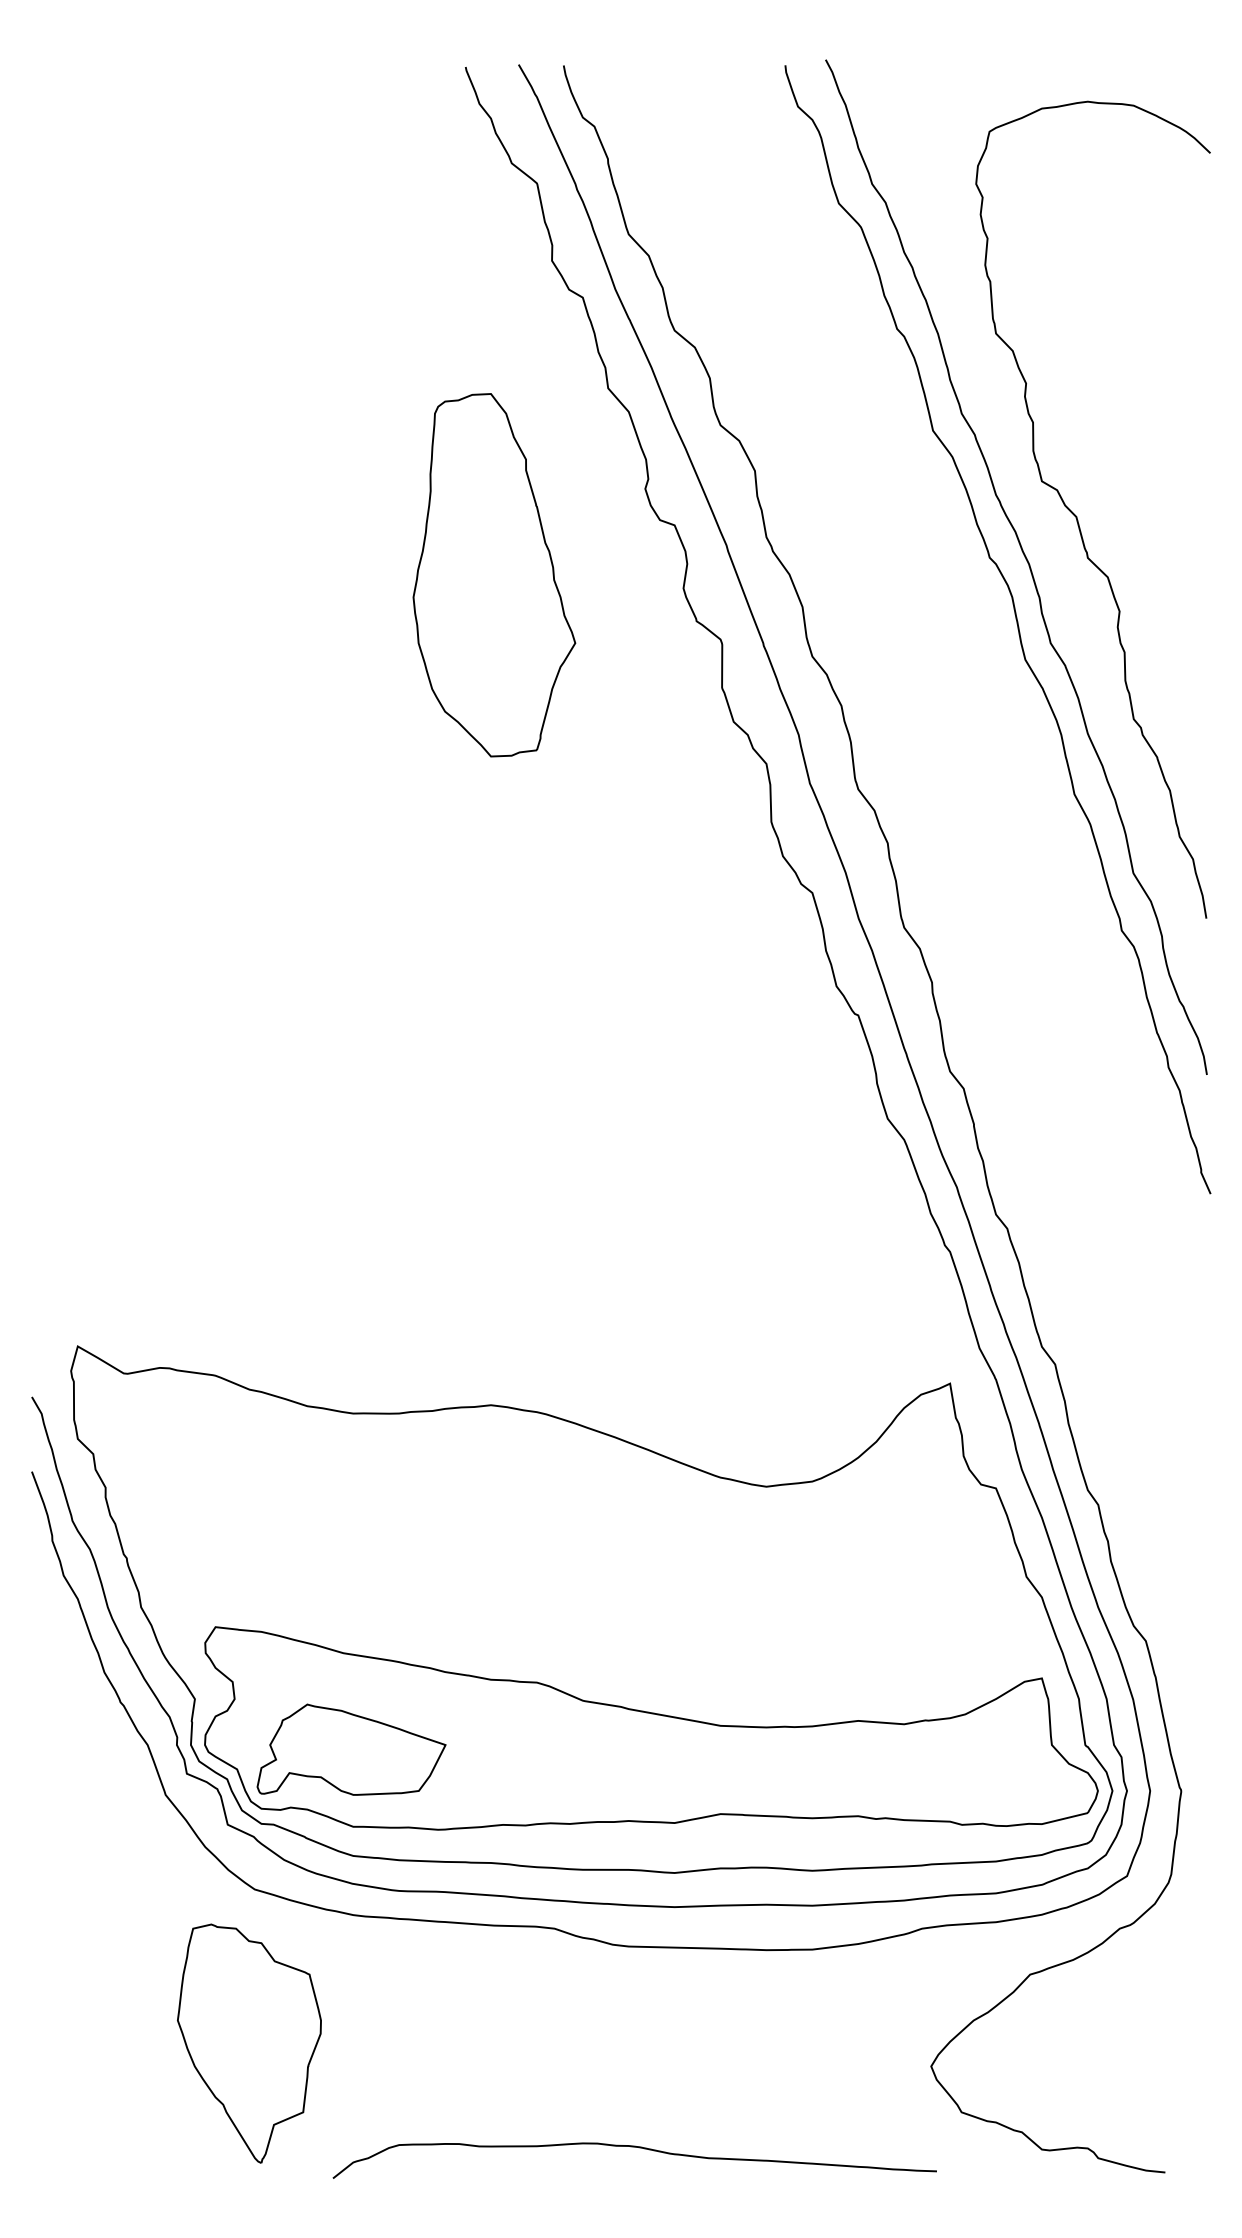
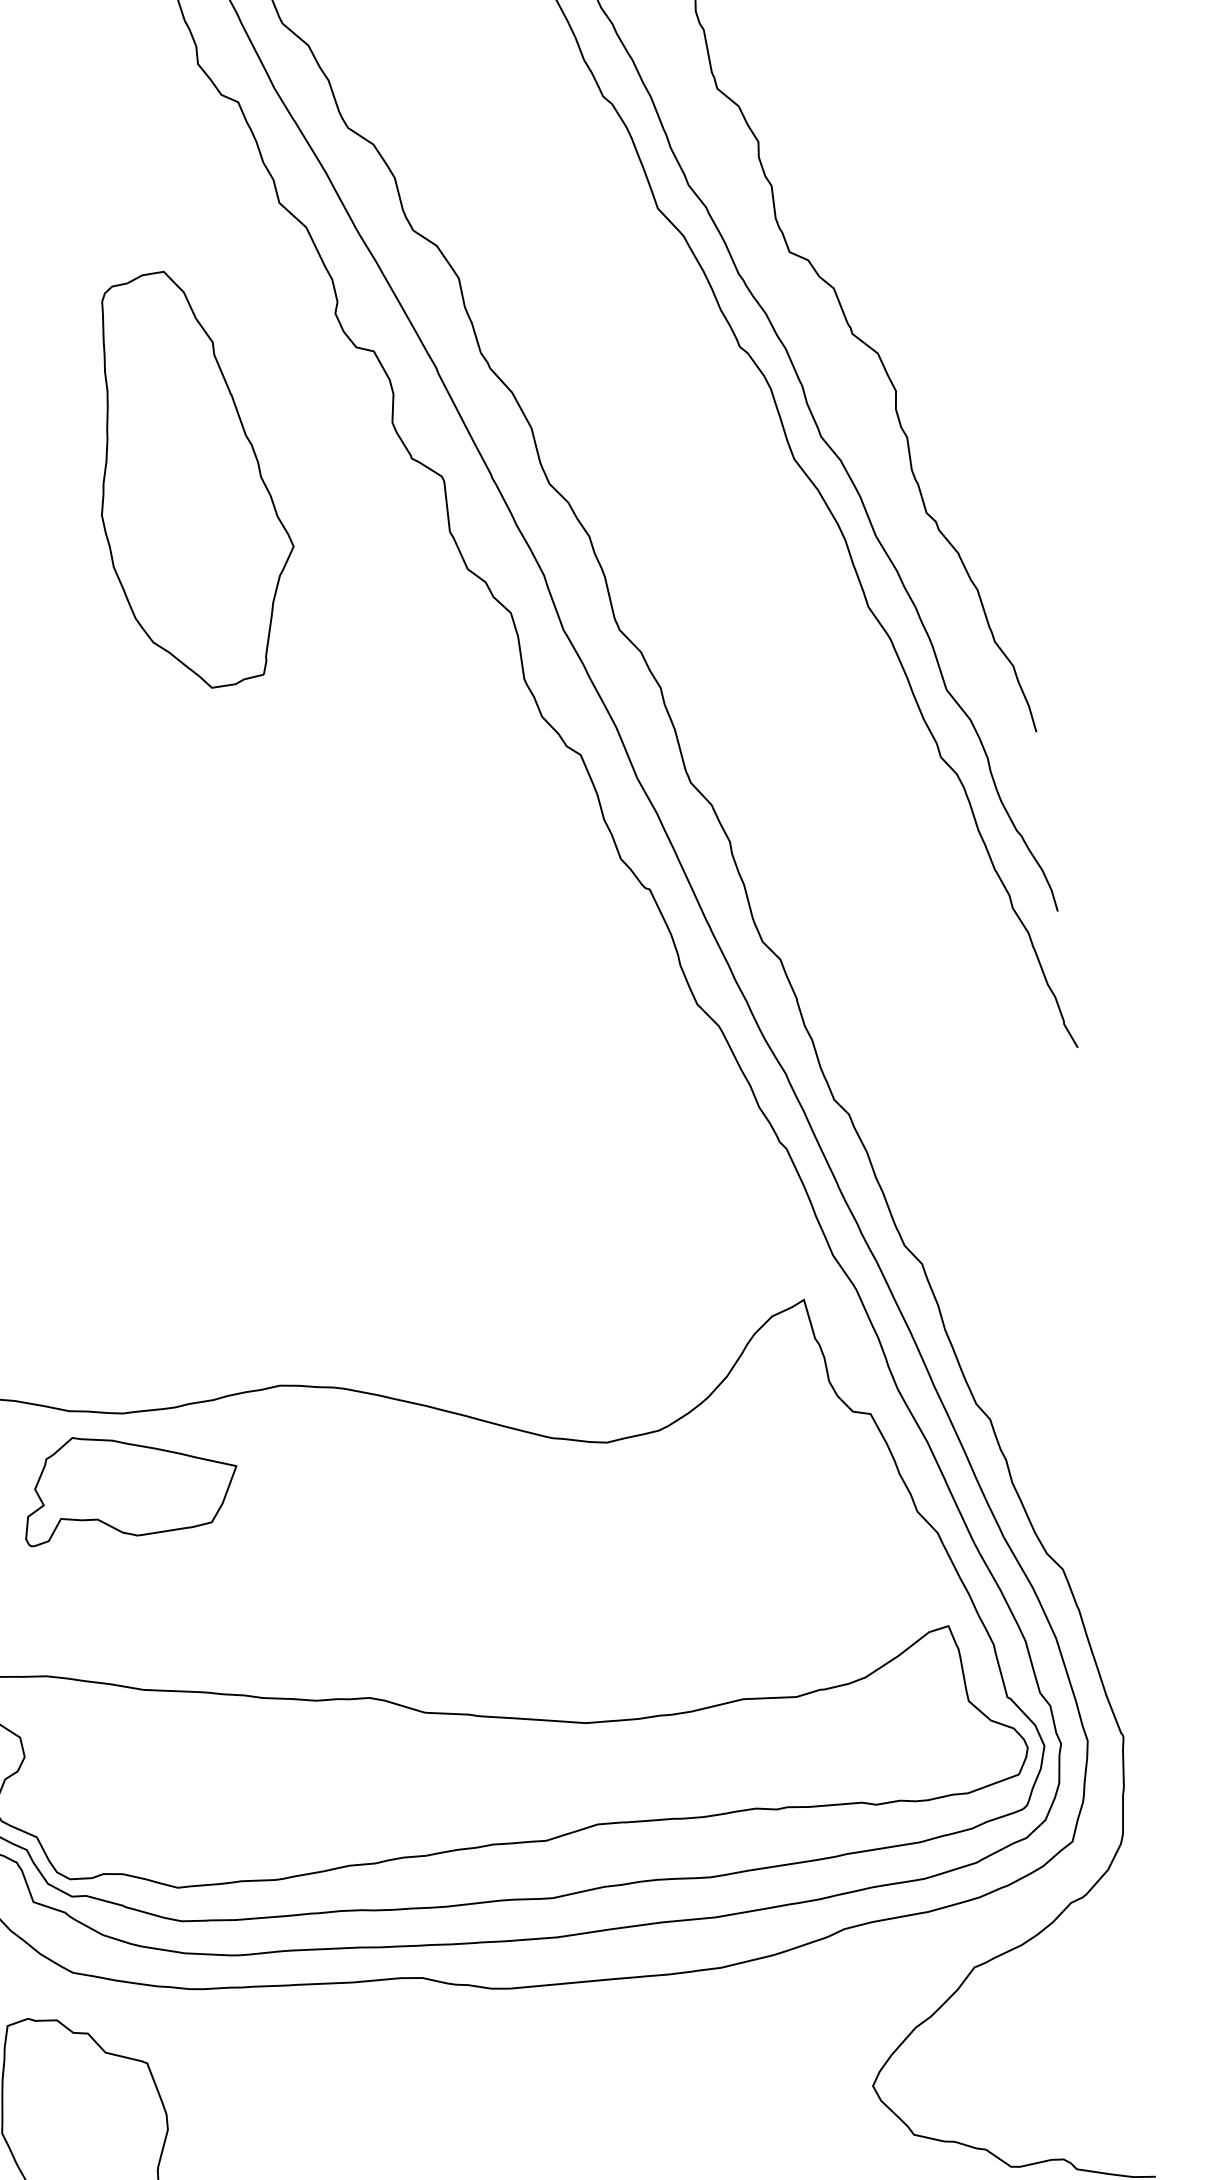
part: (494, 575) -> (191, 479), moved
part: (351, 1749) -> (129, 1483), moved

